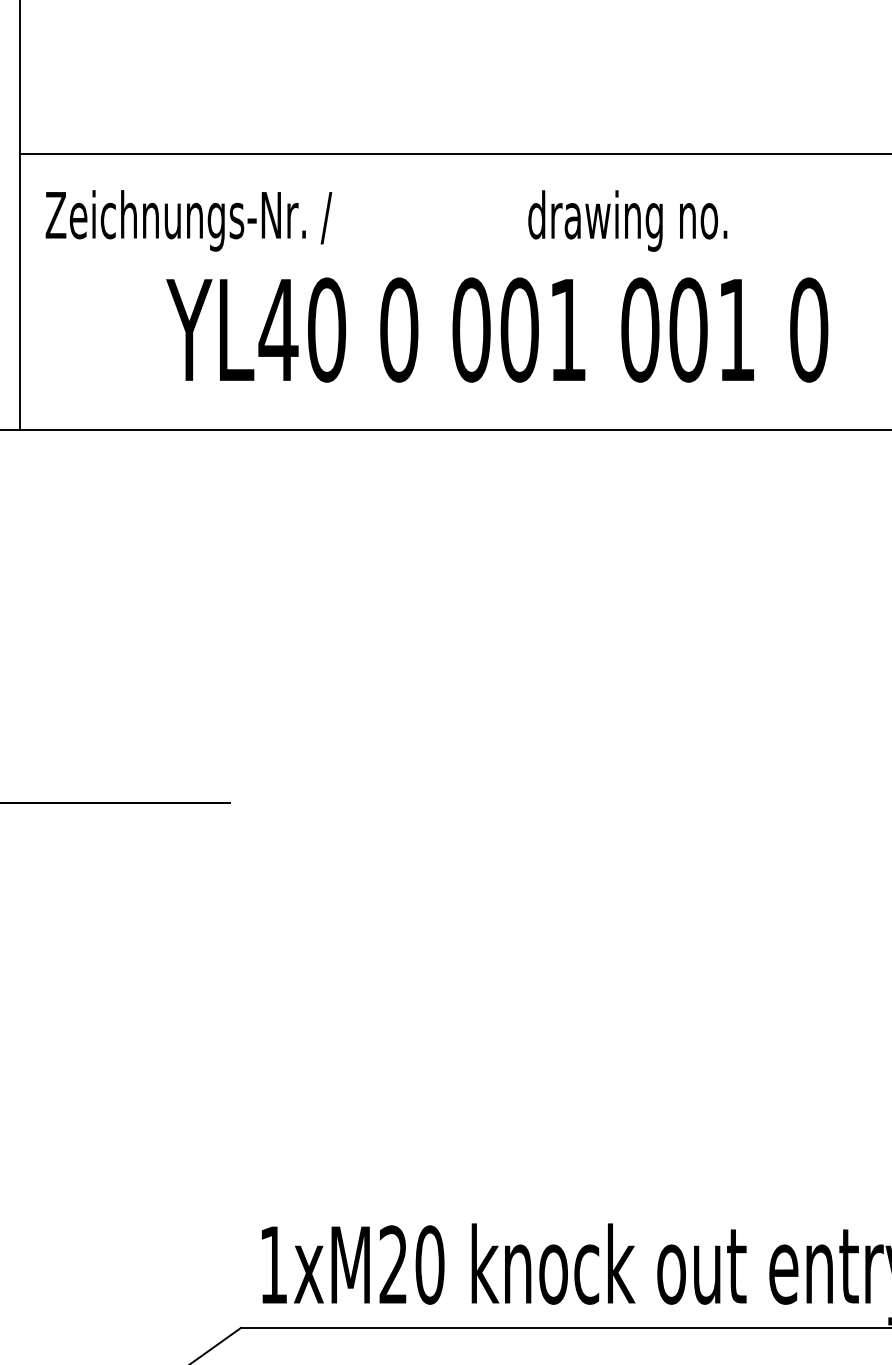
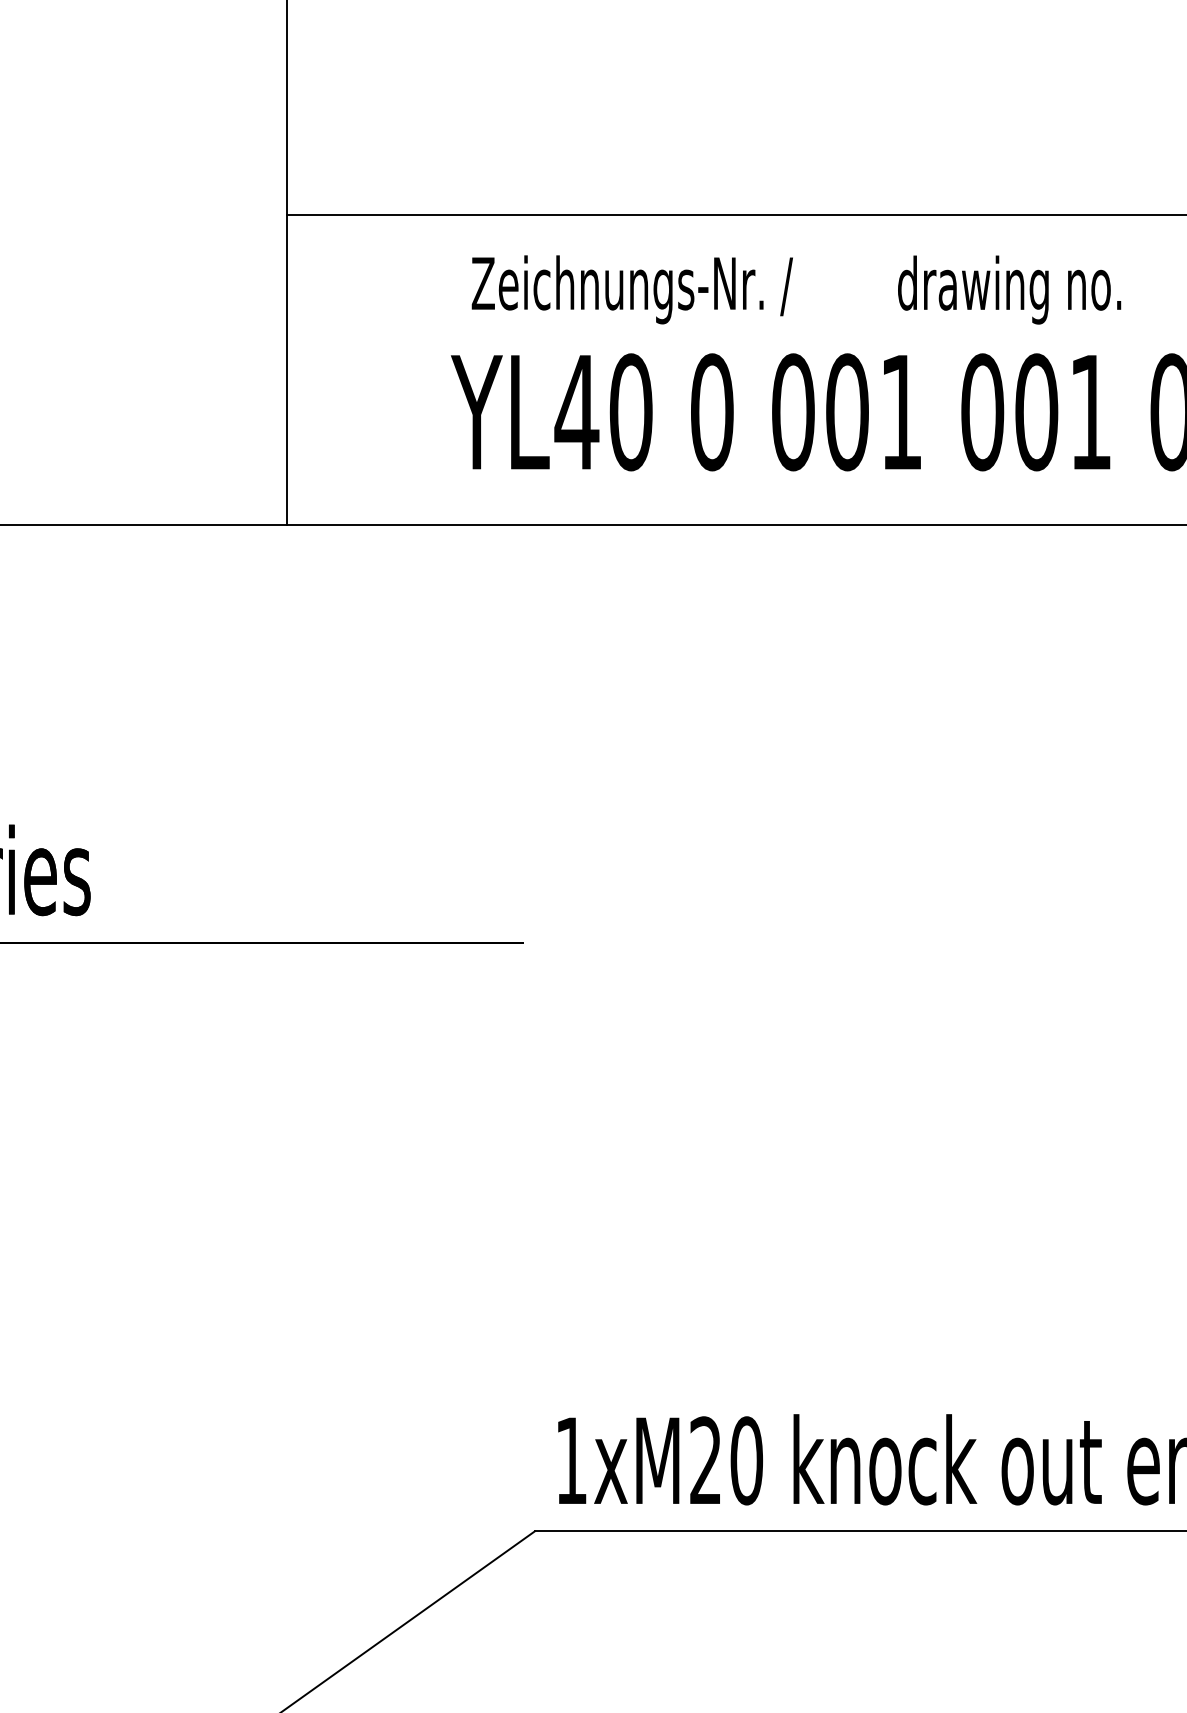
text: (188, 220) -> (631, 289), moved
text: (627, 220) -> (1009, 289), moved

